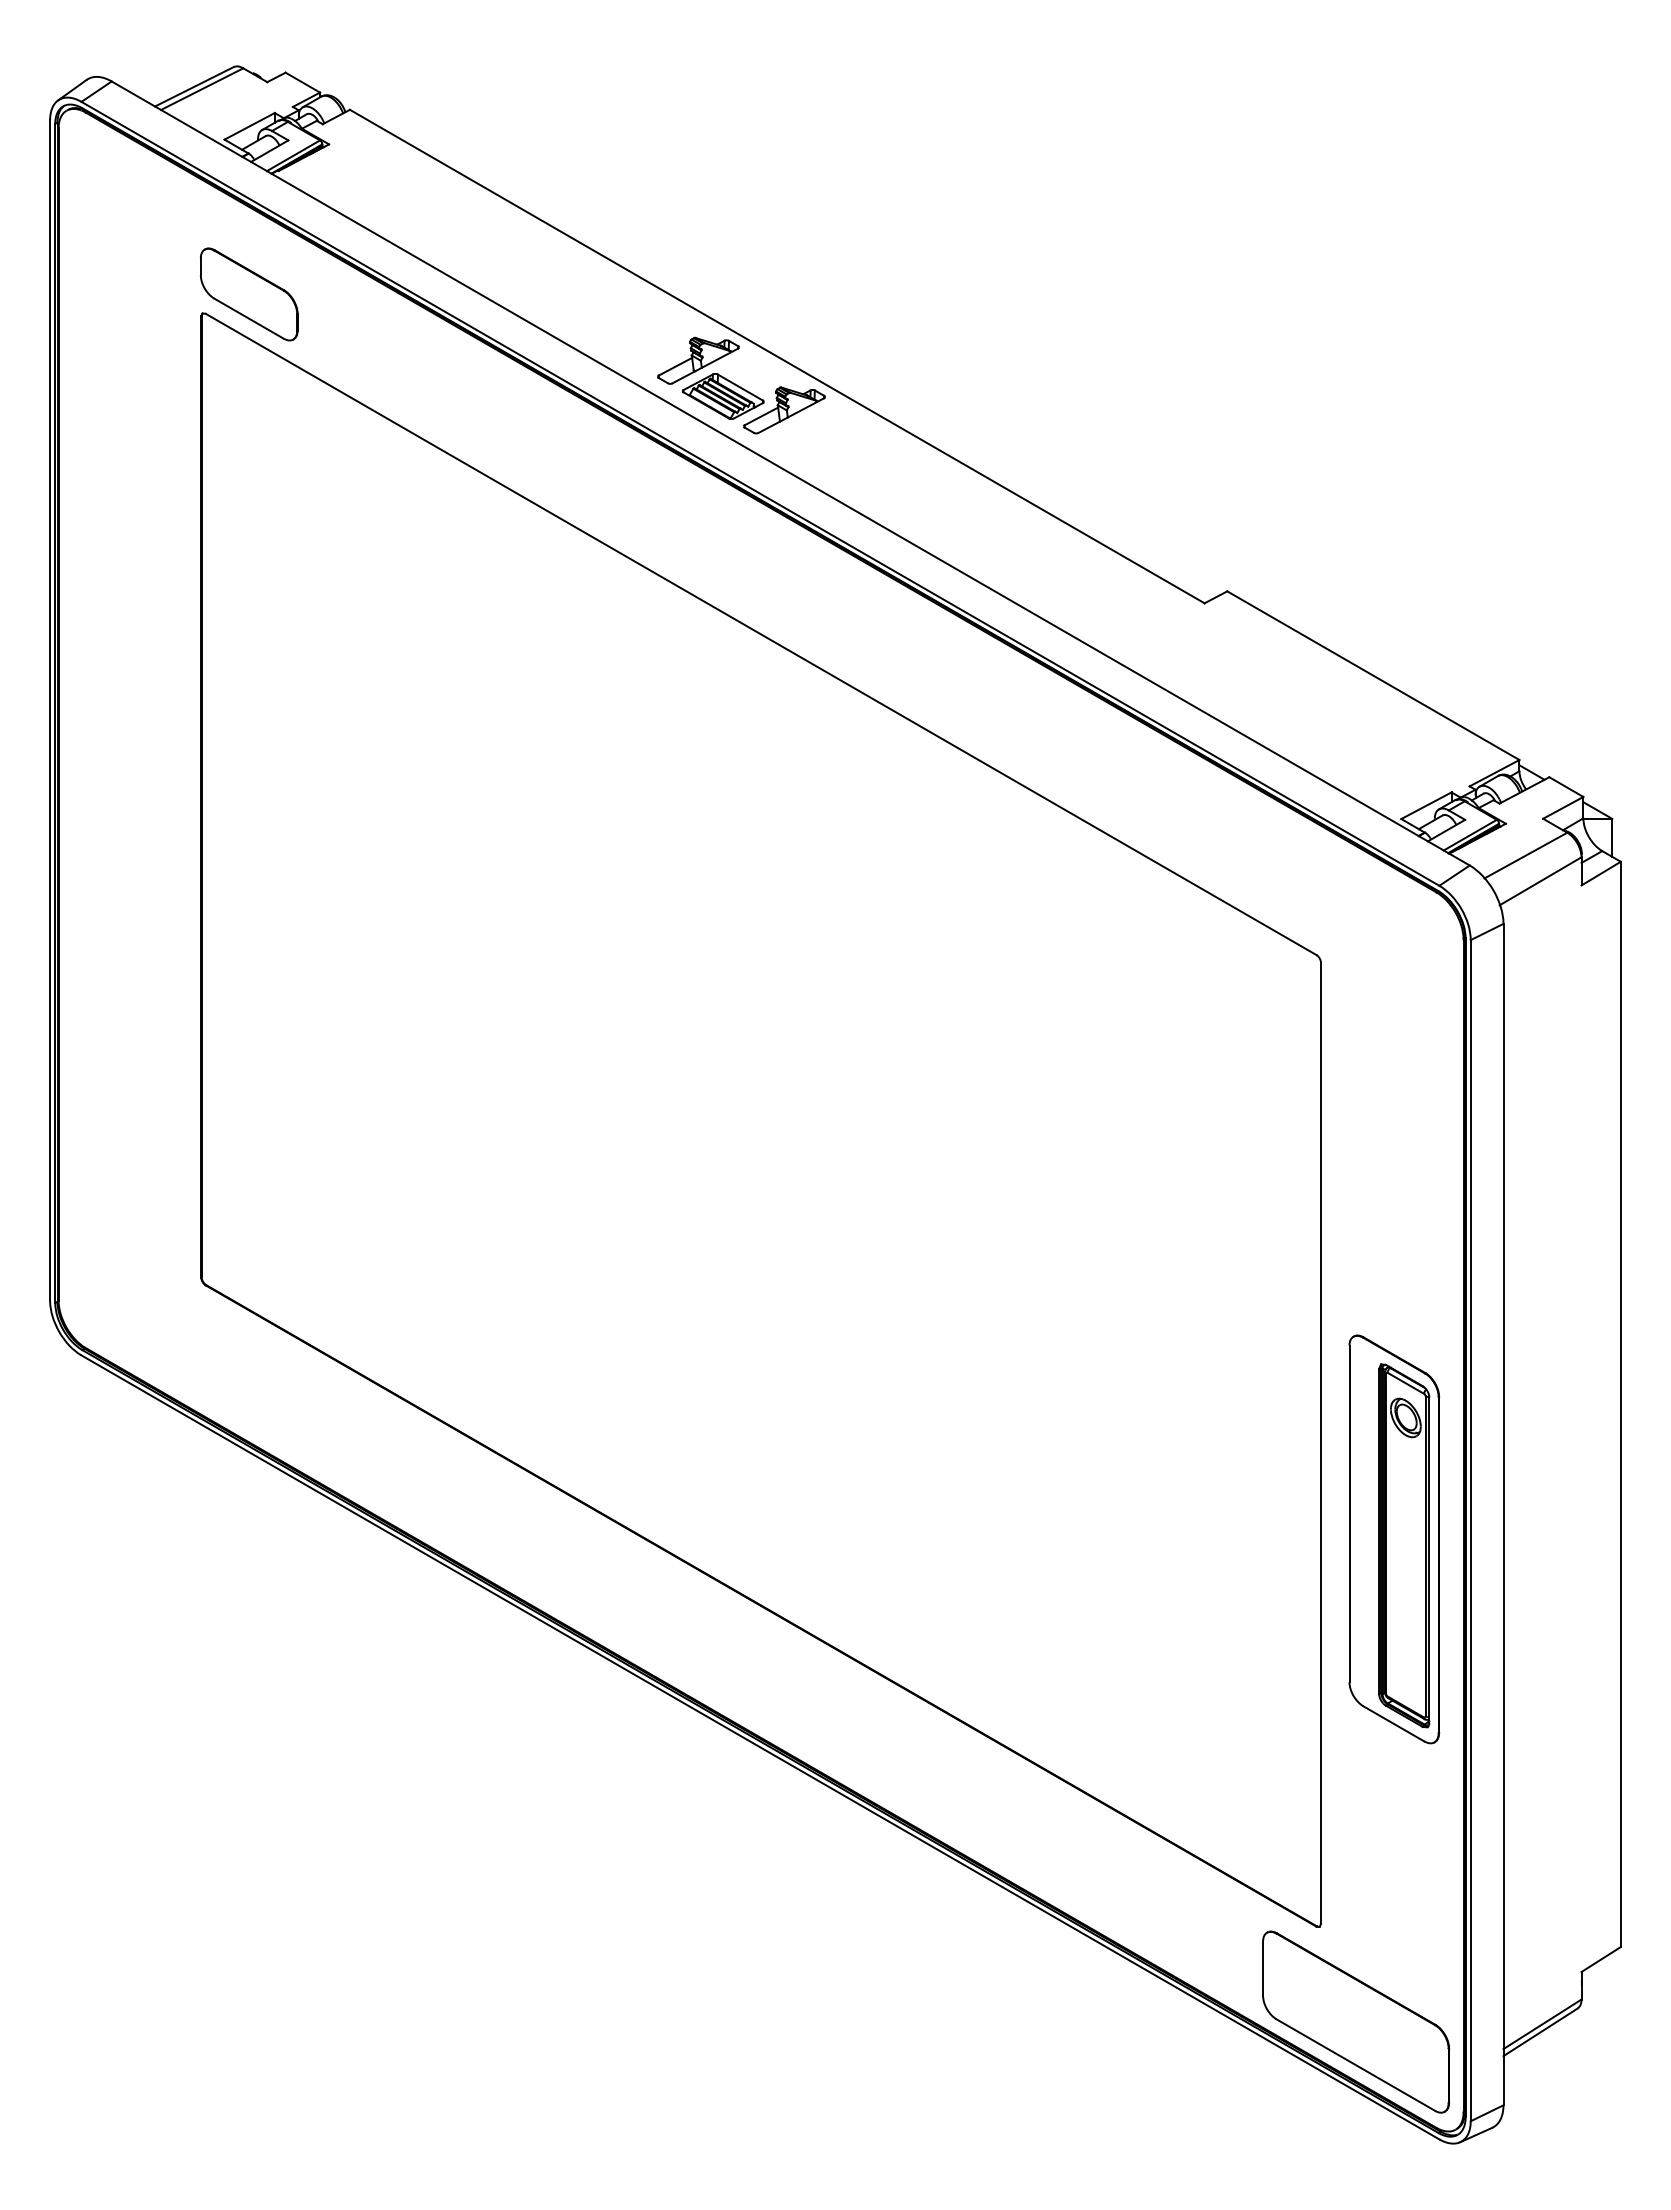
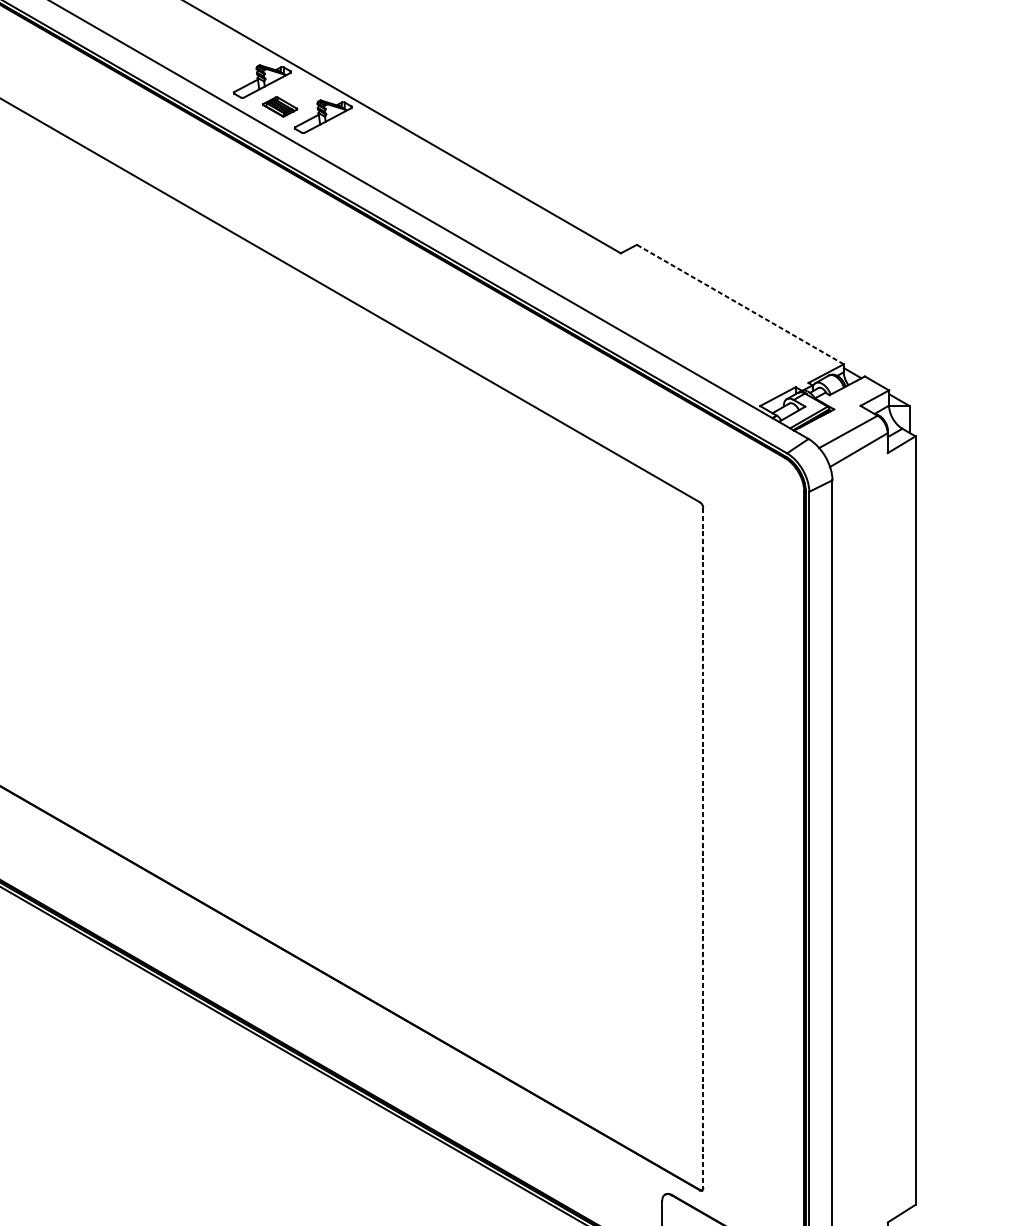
part: (723, 396) -> (280, 106), size x0.6
line: (1373, 675) -> (740, 304), solid -> dashed
line: (1321, 1443) -> (703, 848), solid -> dashed
part: (1394, 1539) -> (755, 916), removed

